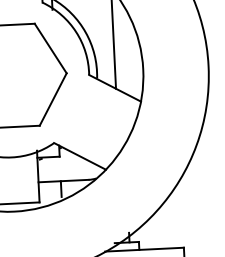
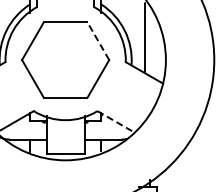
line: (50, 48) -> (98, 41), solid -> dashed
line: (80, 155) -> (116, 121), solid -> dashed

